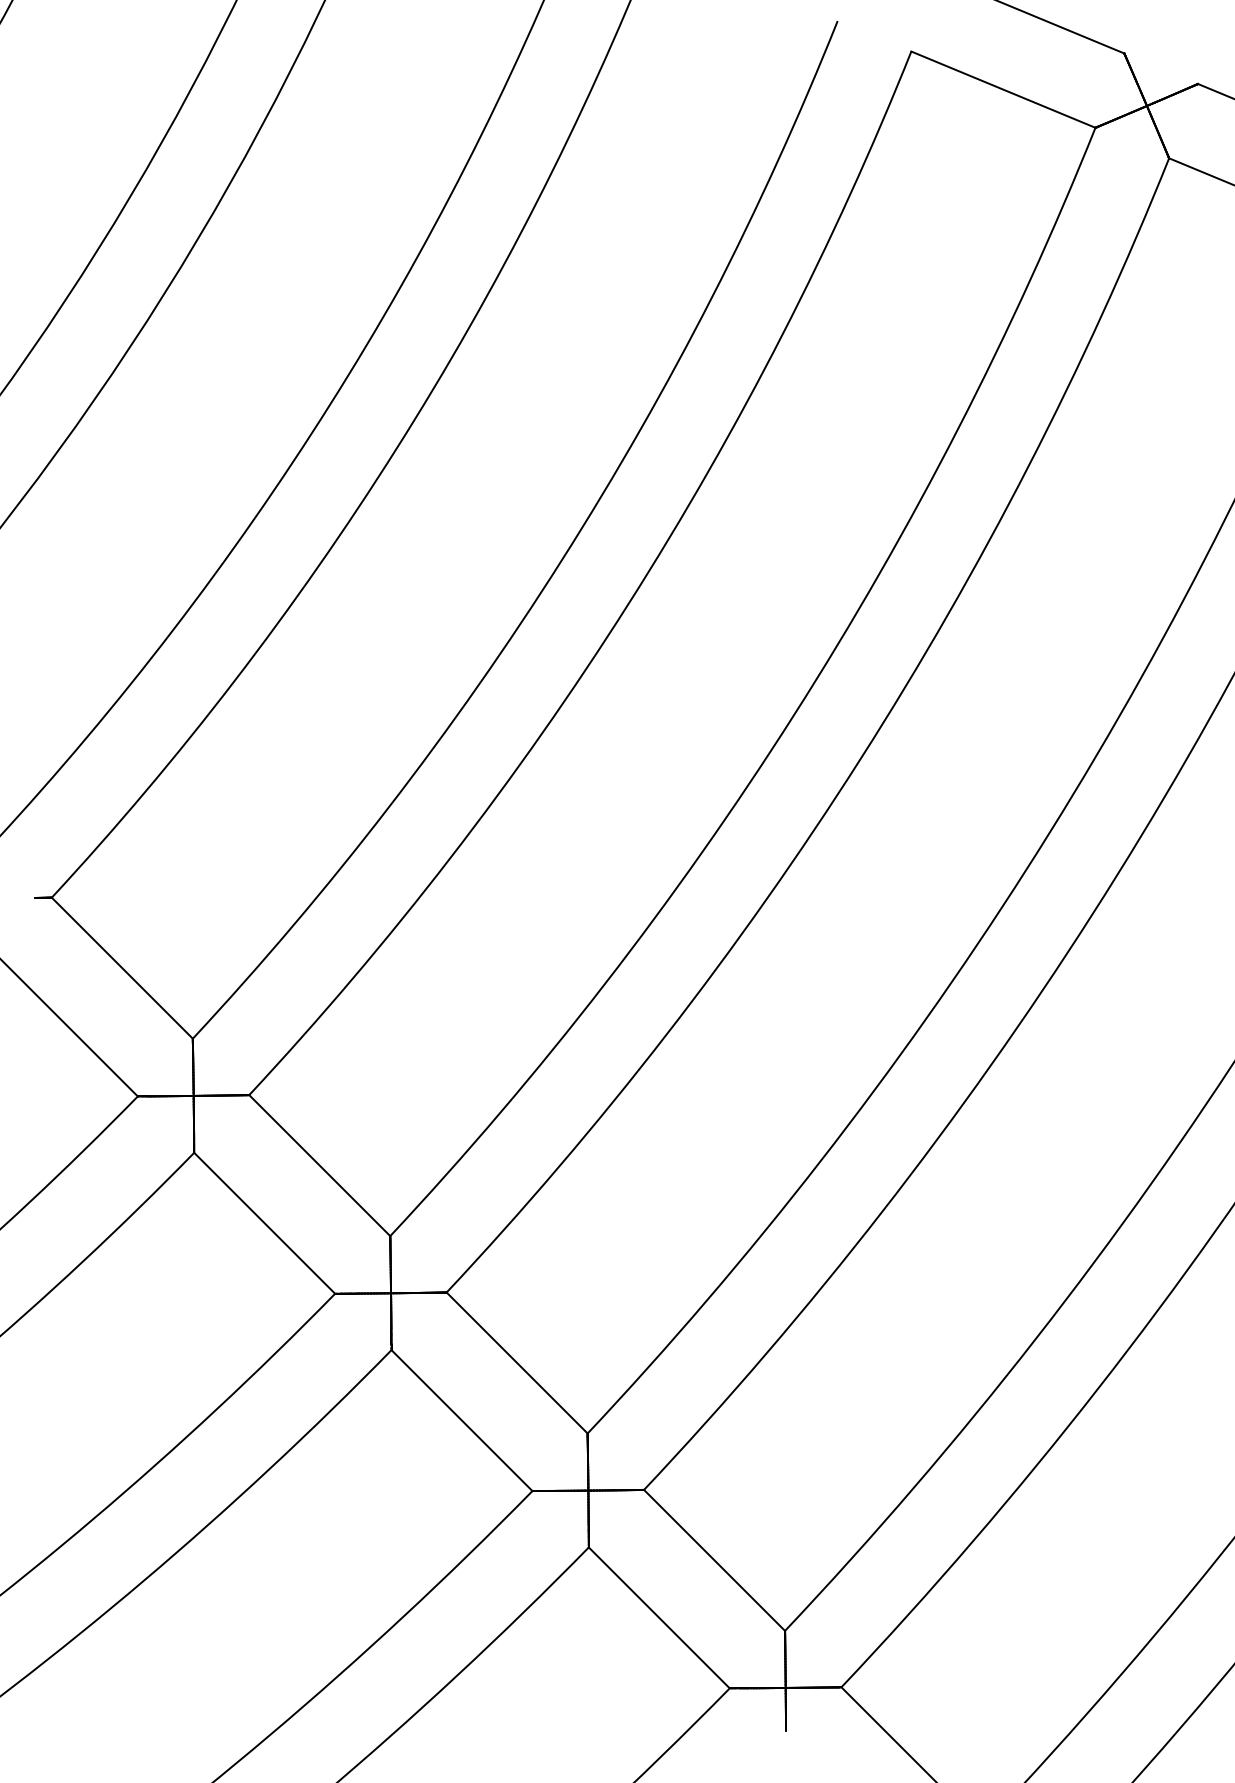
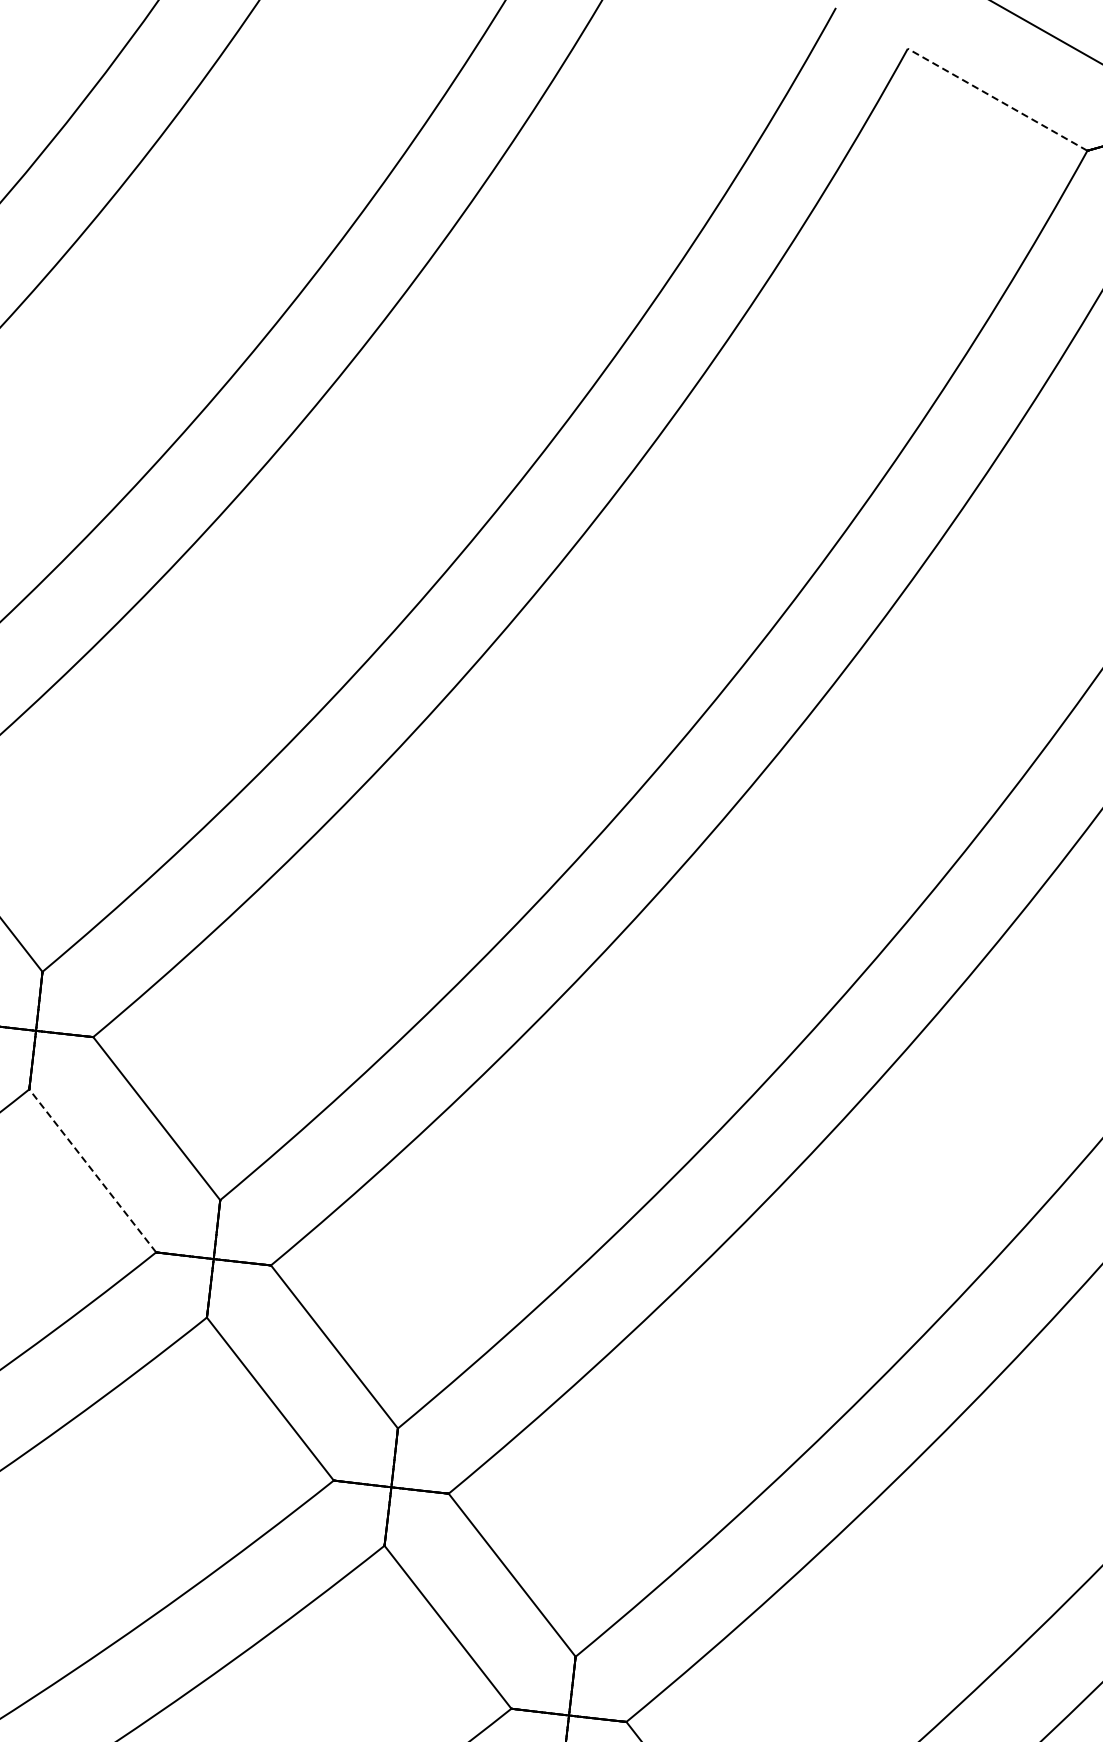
line: (1003, 89) -> (997, 99), solid -> dashed
line: (264, 1223) -> (92, 1171), solid -> dashed

